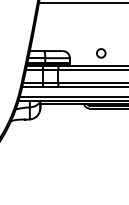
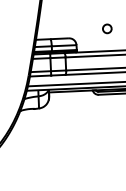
circle: (101, 53) -> (107, 28), moved

